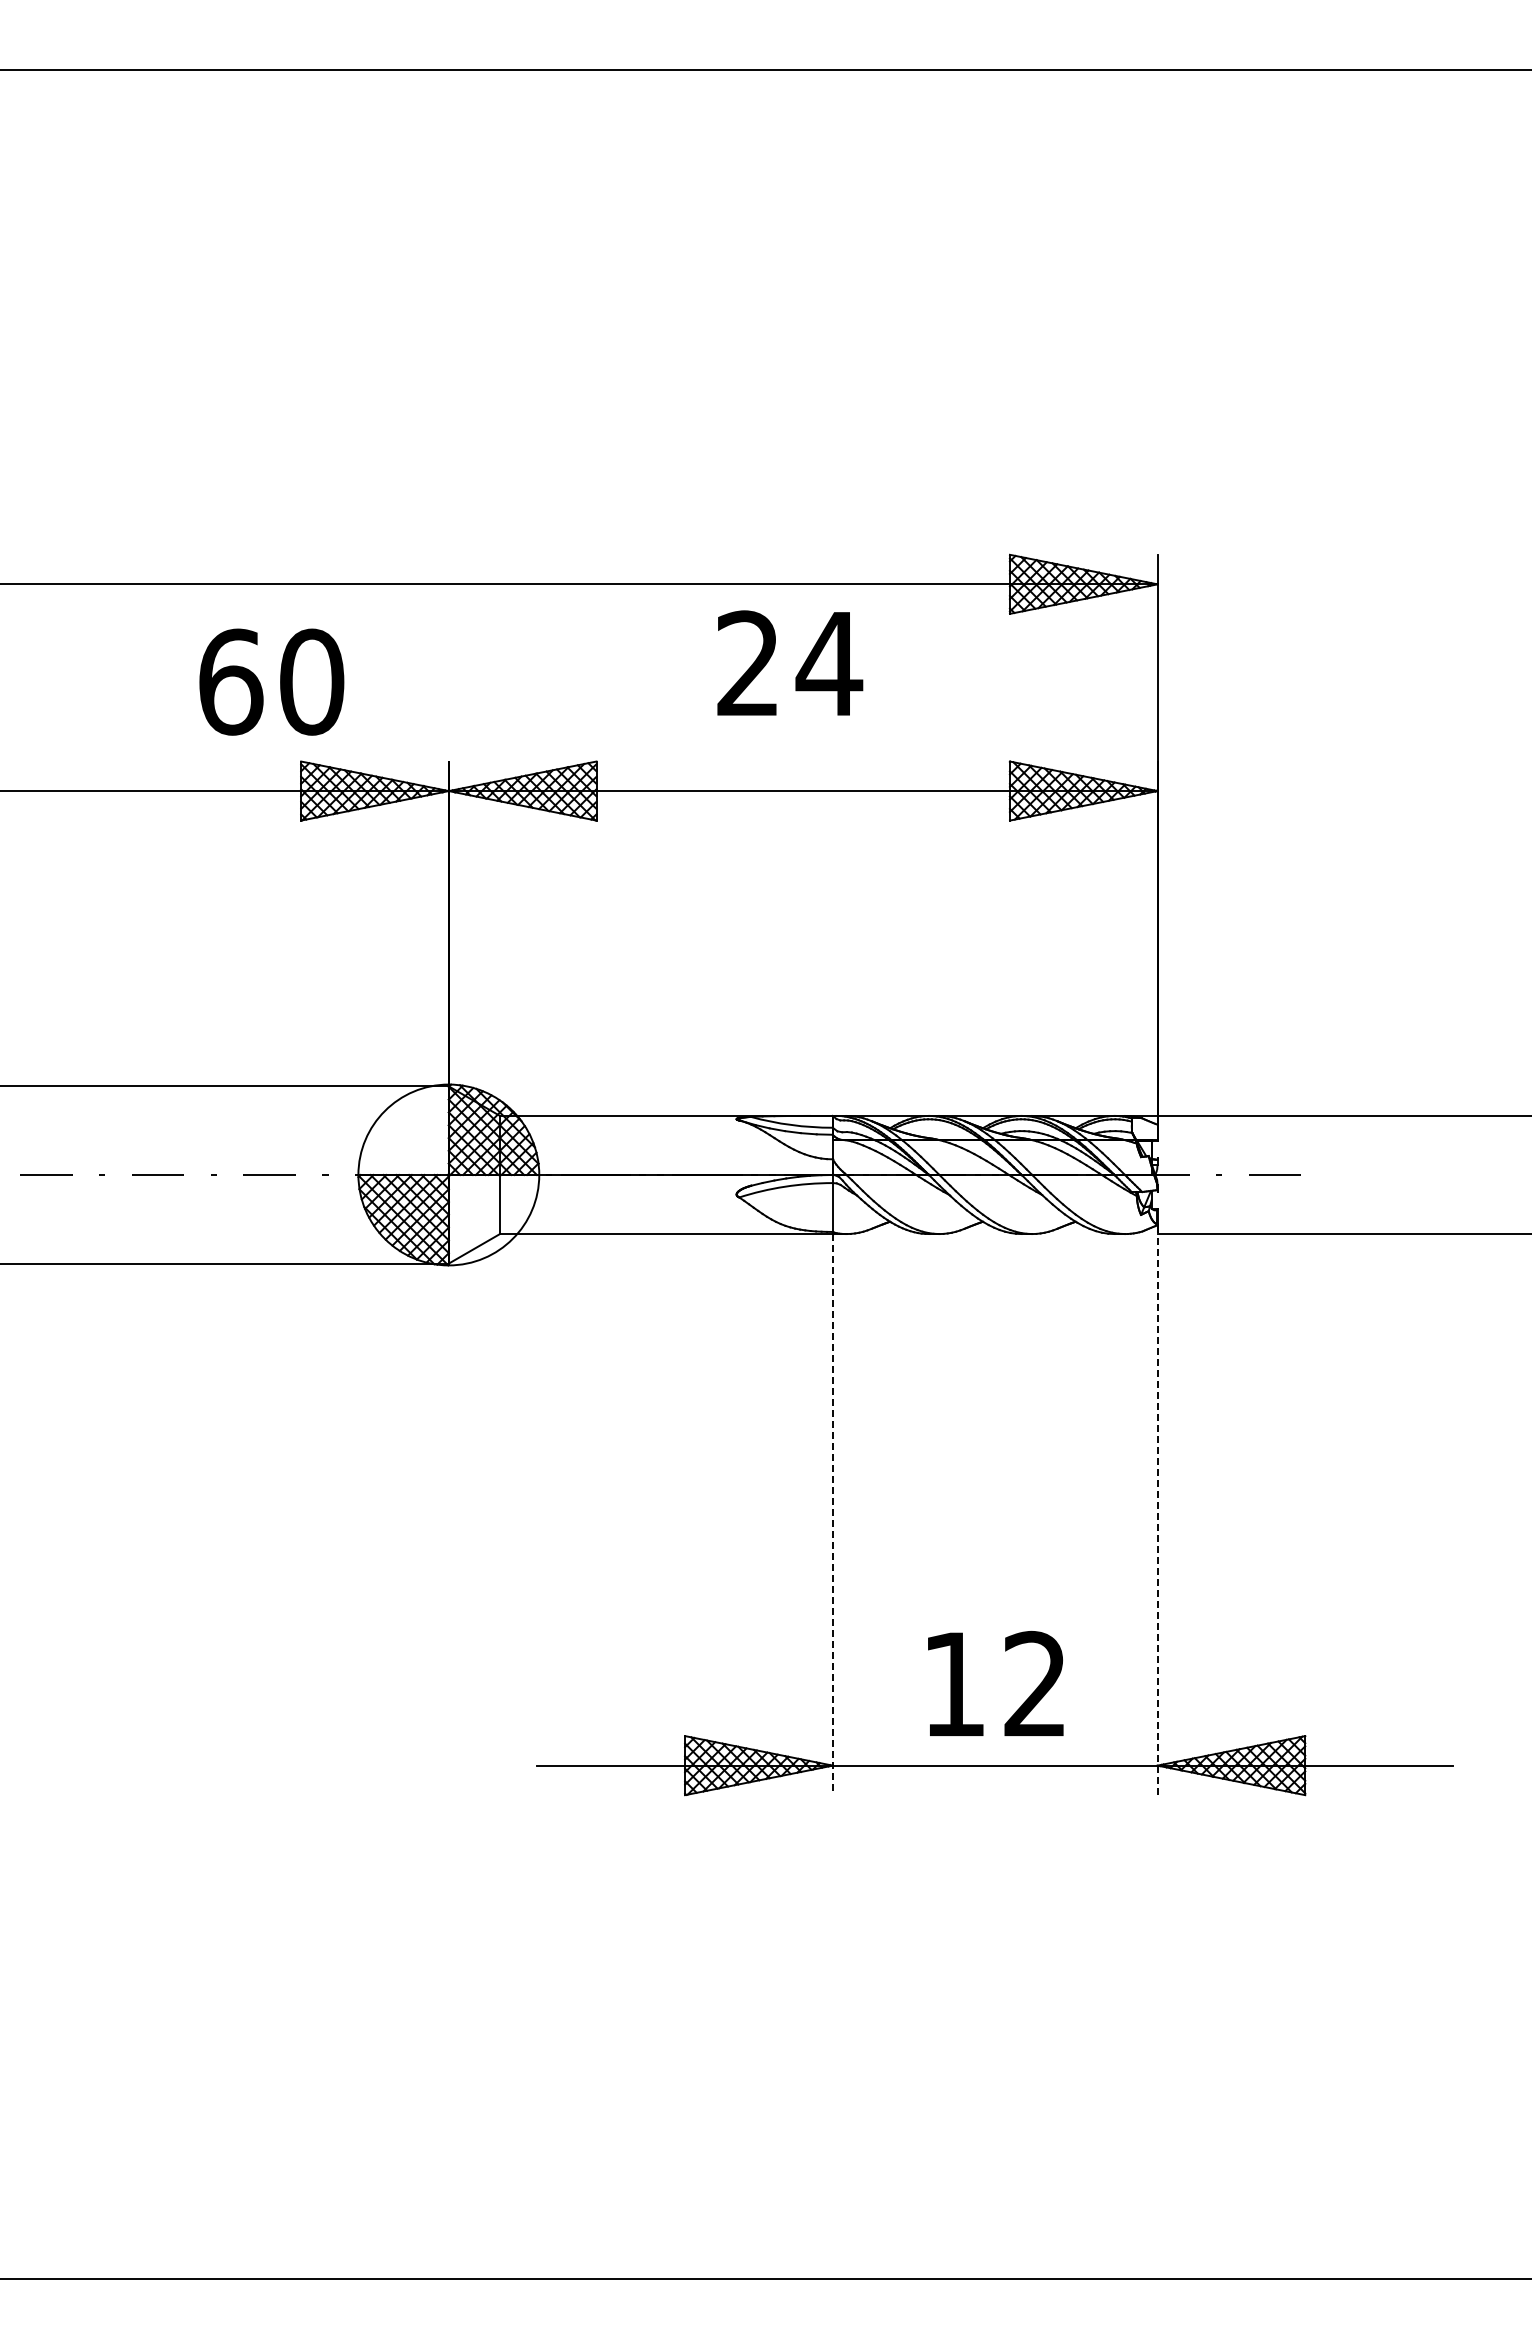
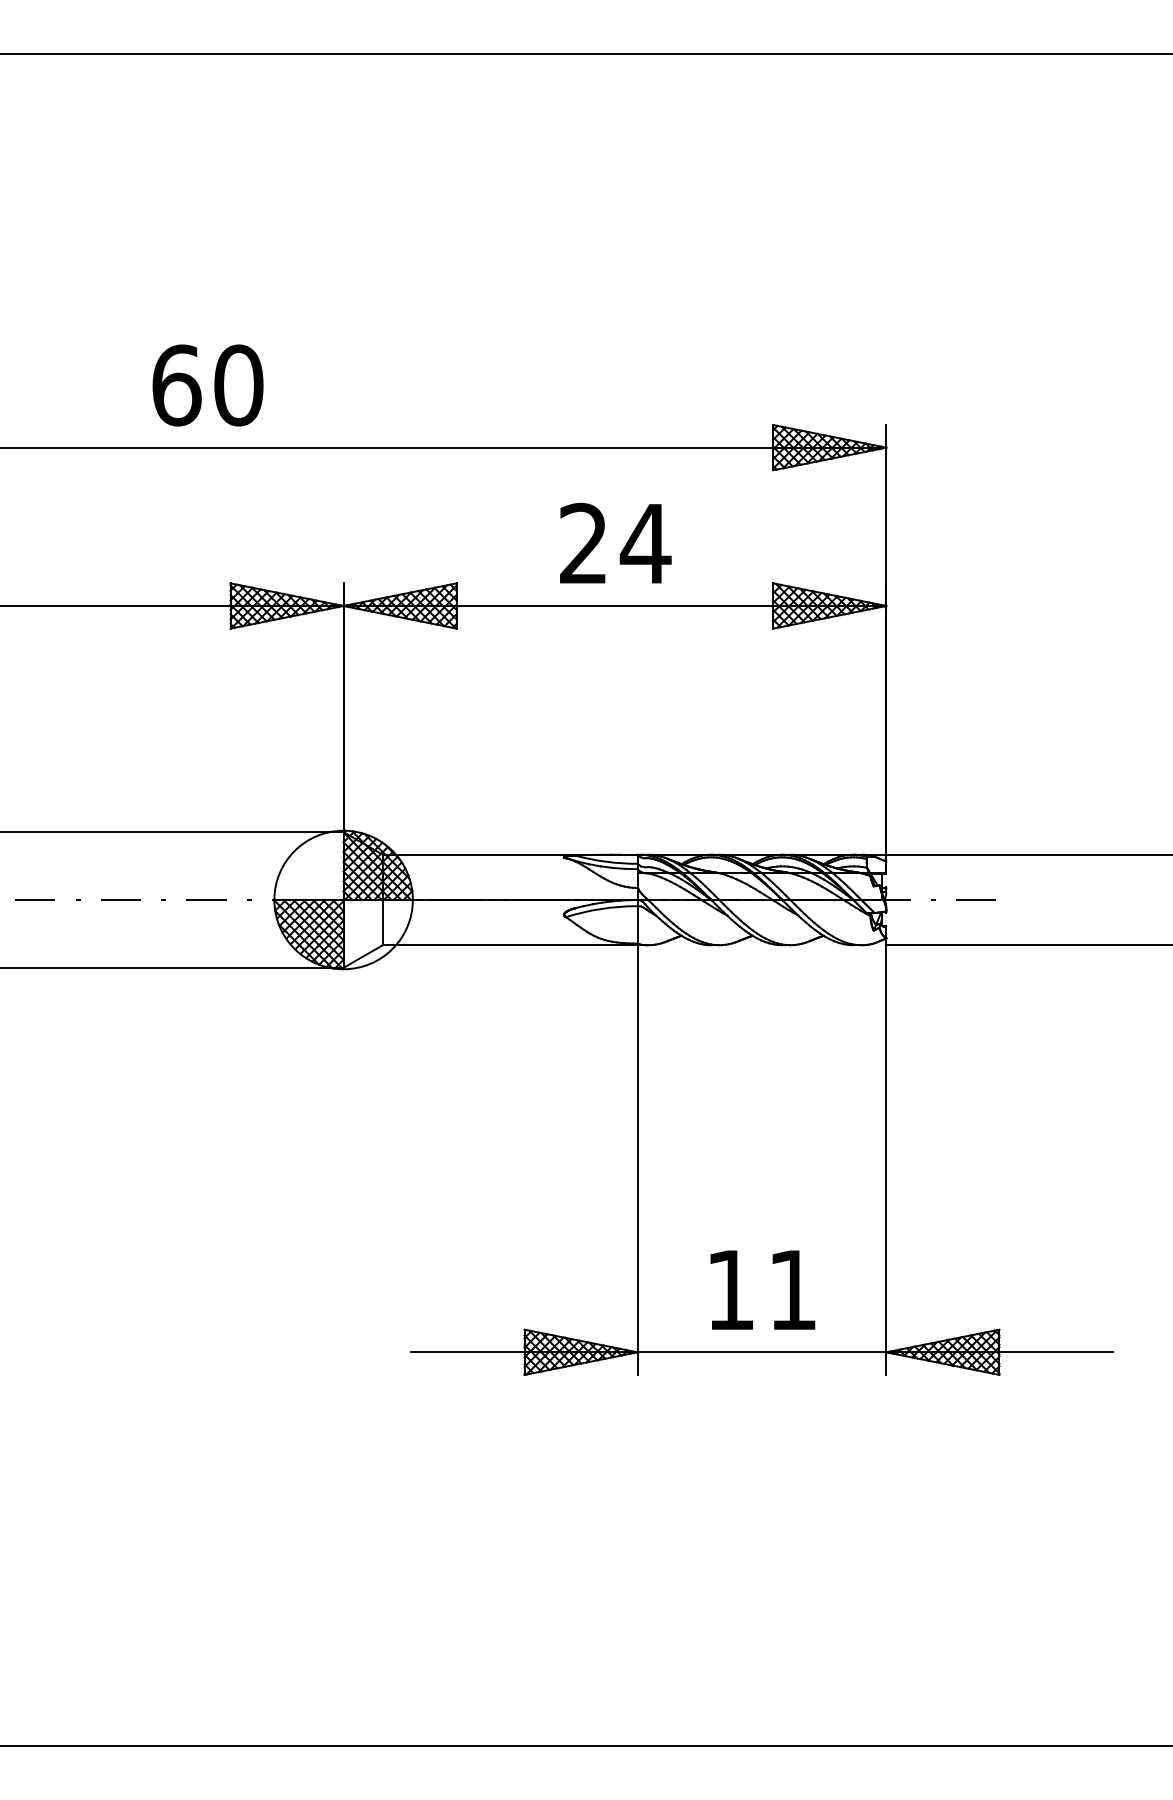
text: (790, 662) -> (615, 542), moved
text: (271, 681) -> (207, 384), moved
line: (832, 1514) -> (637, 1159), dashed -> solid
line: (1157, 1514) -> (886, 1159), dashed -> solid
text: (1034, 1683) -> (792, 1289), 12 -> 11

